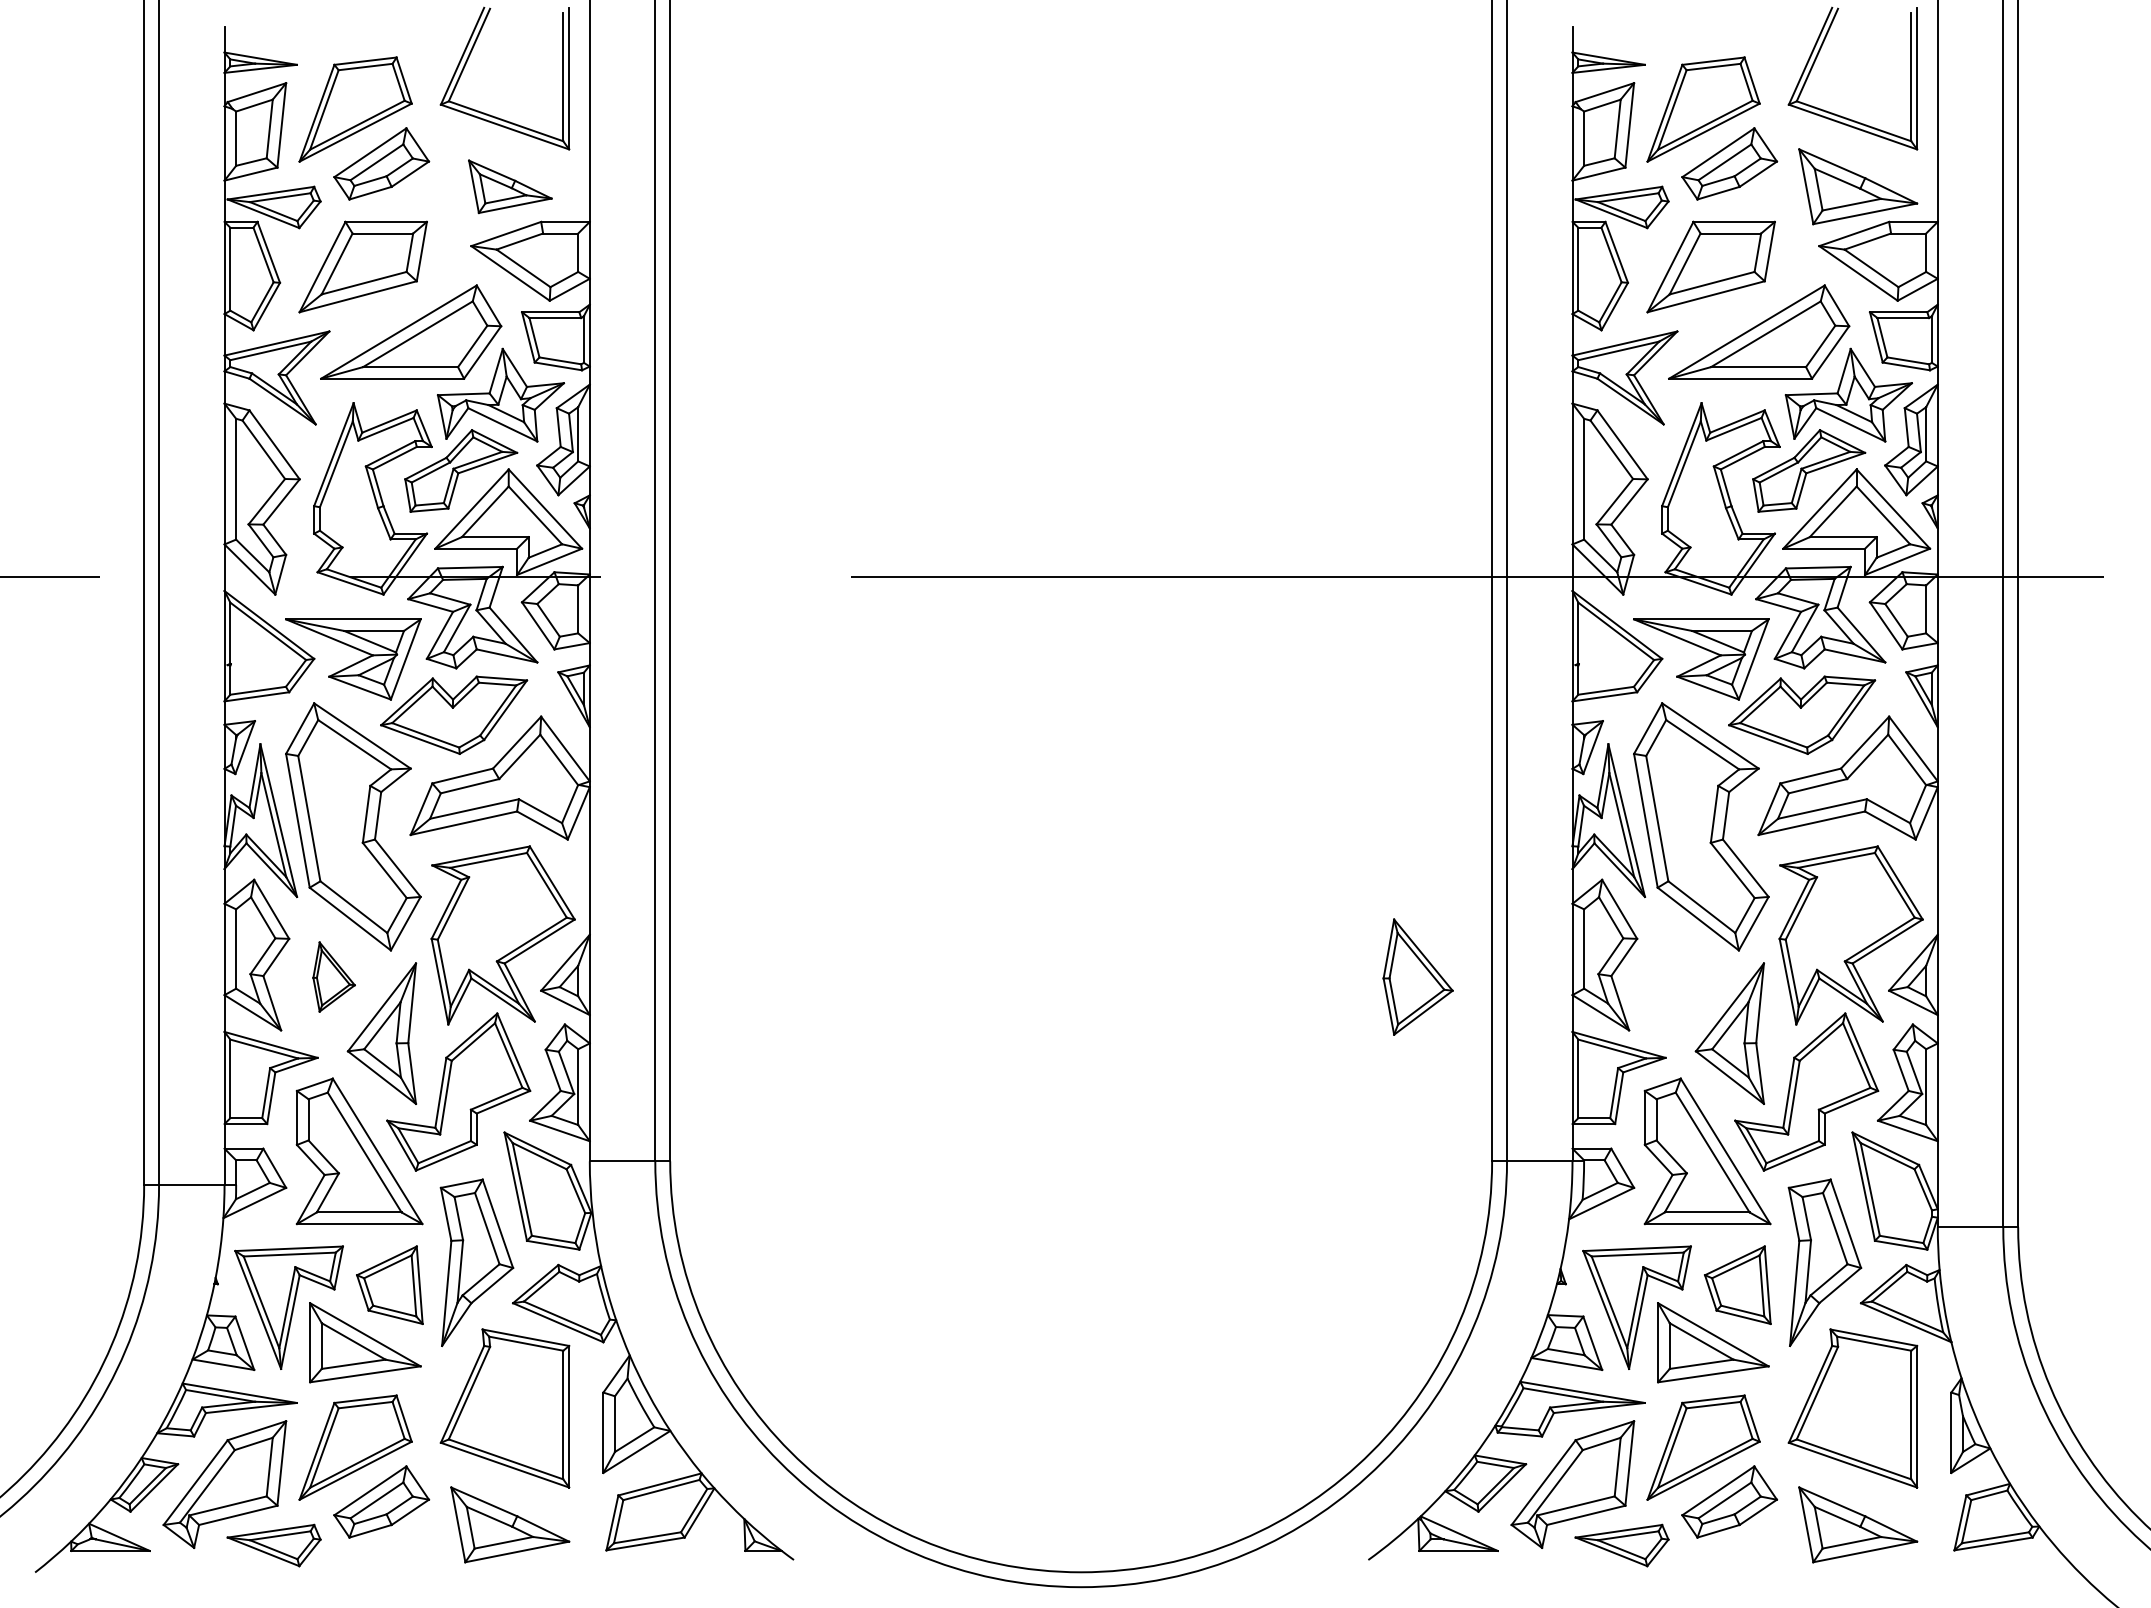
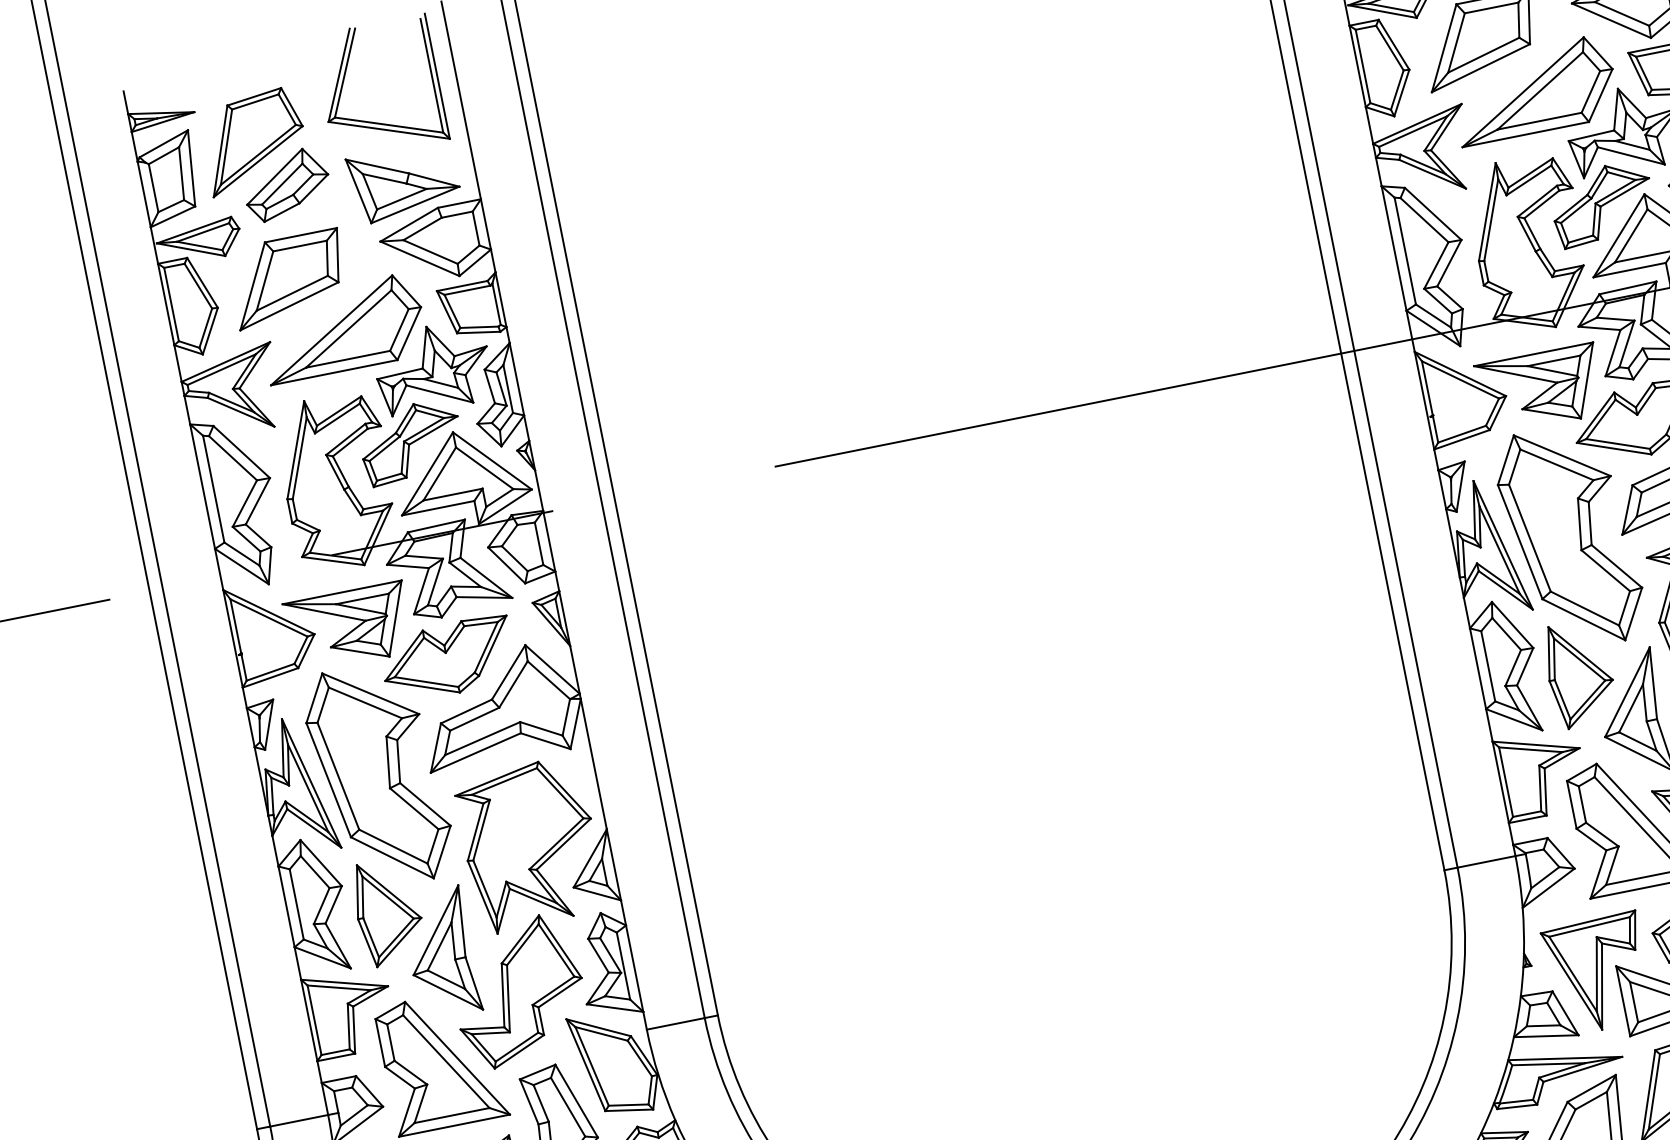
part: (510, 186) -> (404, 181), size x1.43
part: (333, 976) -> (387, 911), size x1.67
part: (1417, 976) -> (1579, 673), moved

